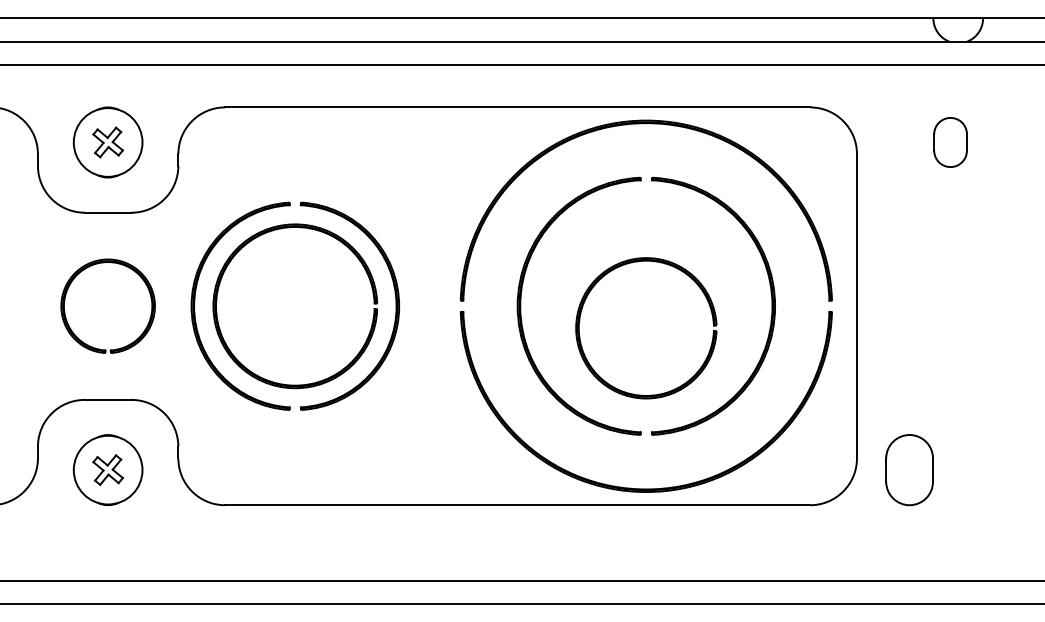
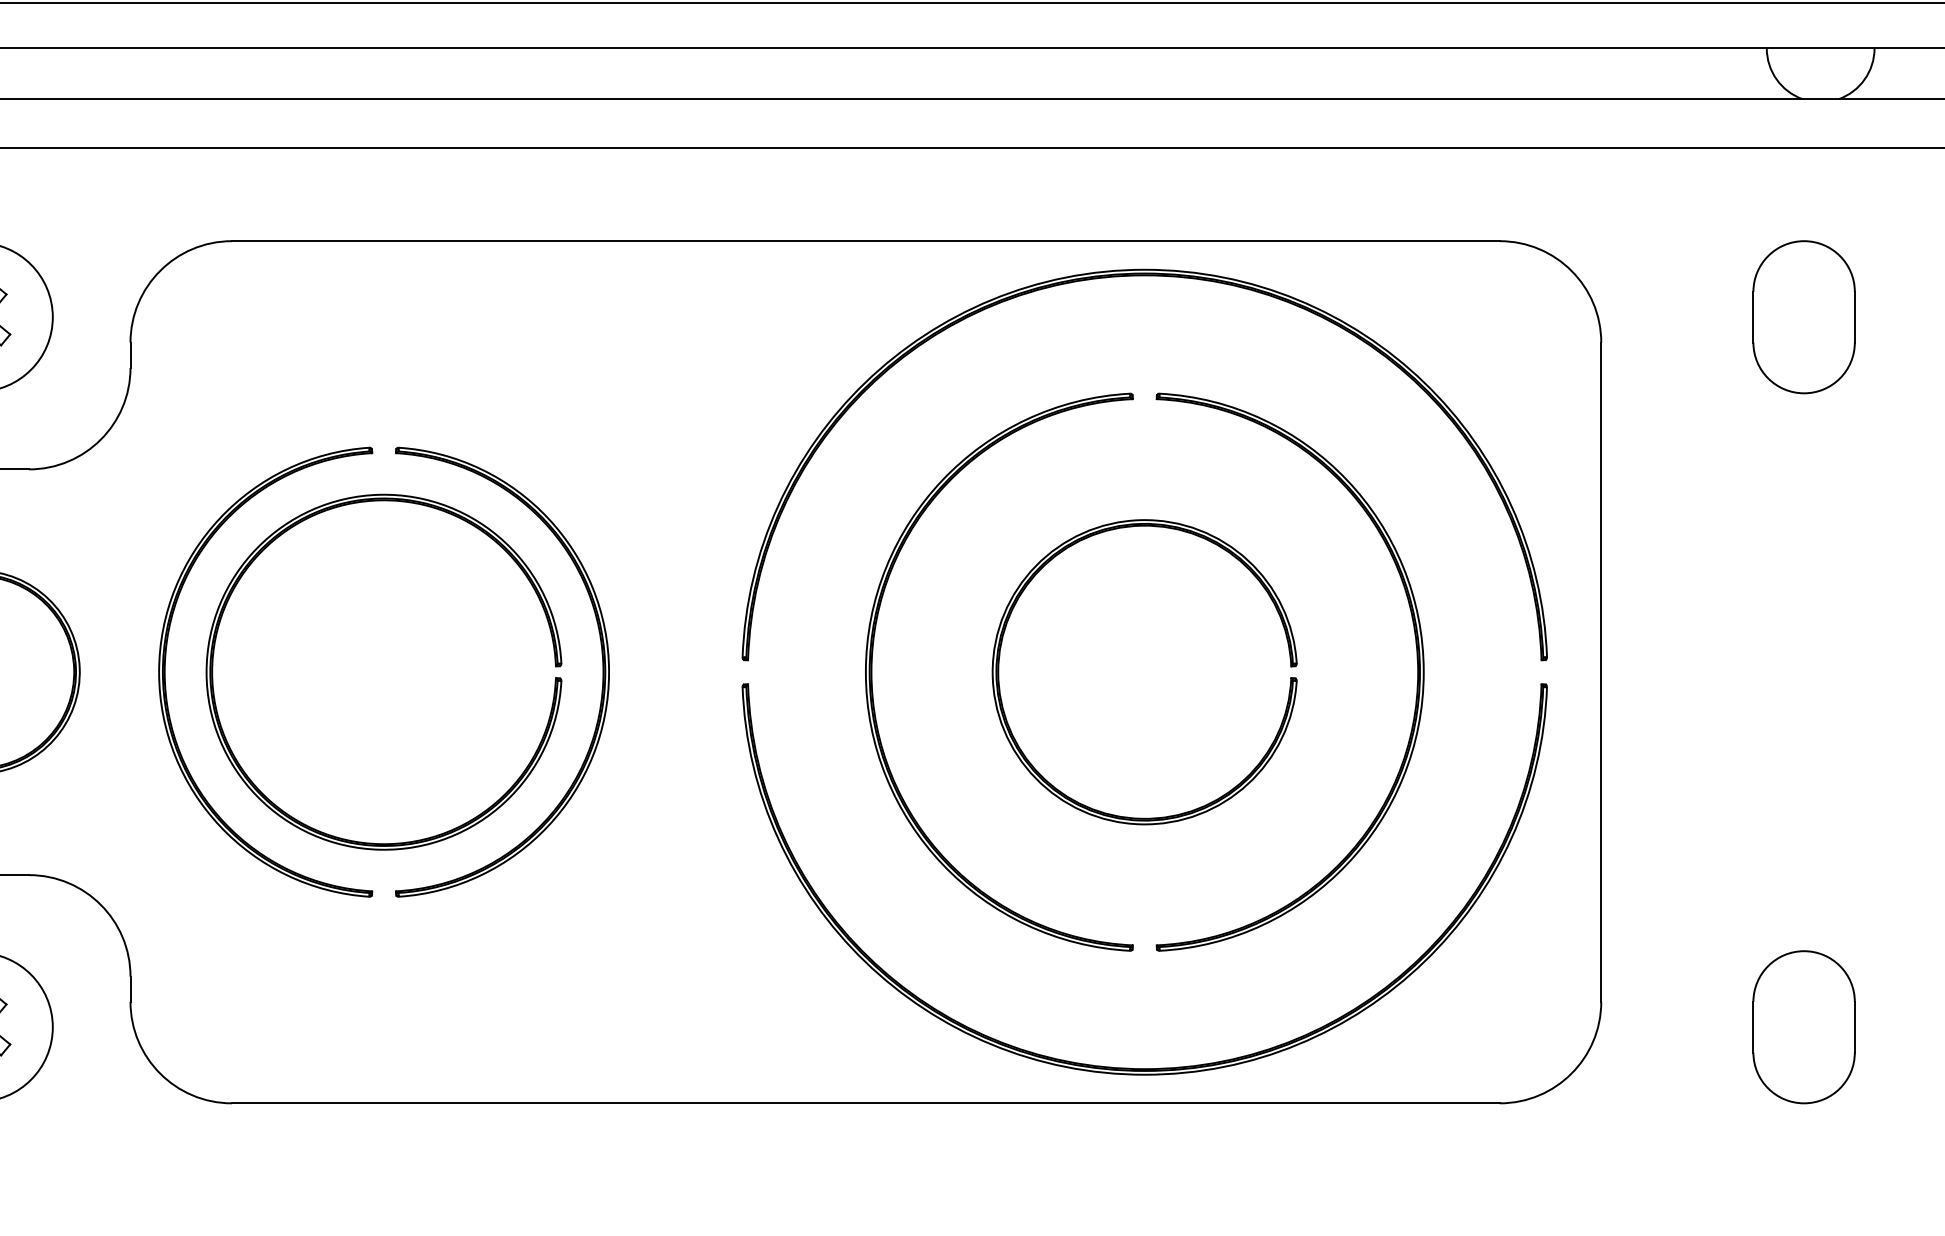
part: (950, 142) -> (1803, 317), size x1.43
part: (666, 391) -> (1188, 809), moved
part: (909, 470) -> (1803, 1028), moved

